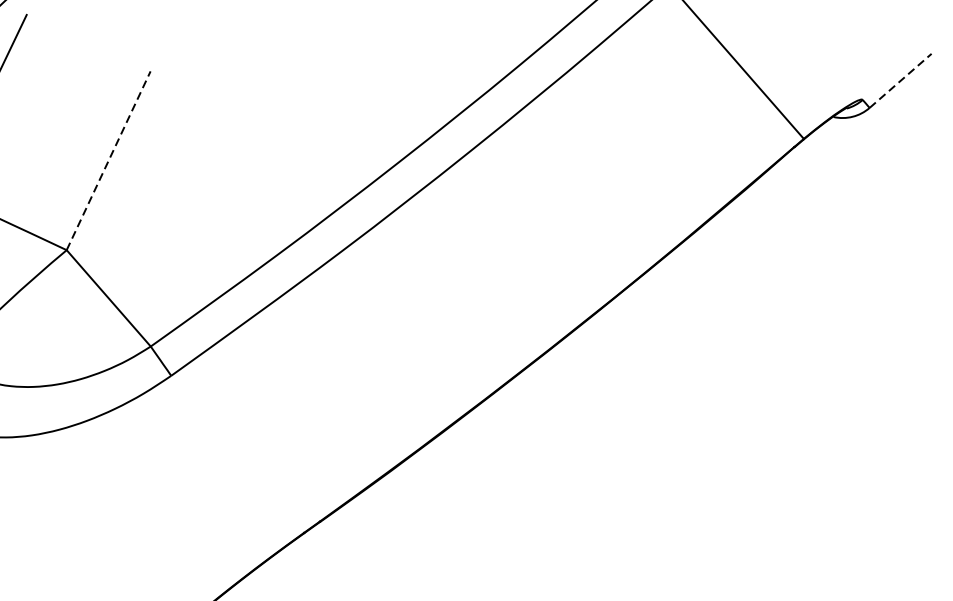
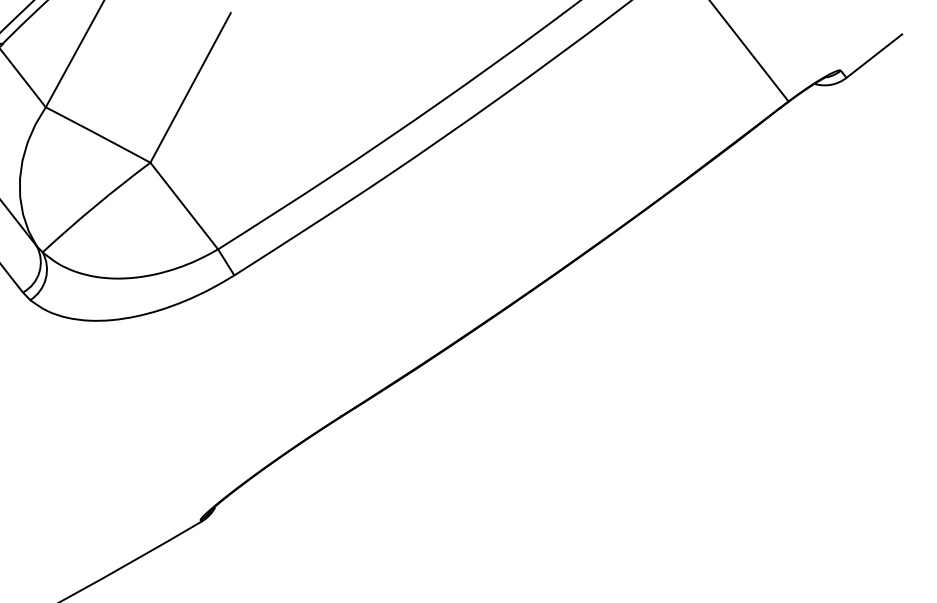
line: (900, 80) -> (874, 55), dashed -> solid
line: (108, 160) -> (190, 87), dashed -> solid

